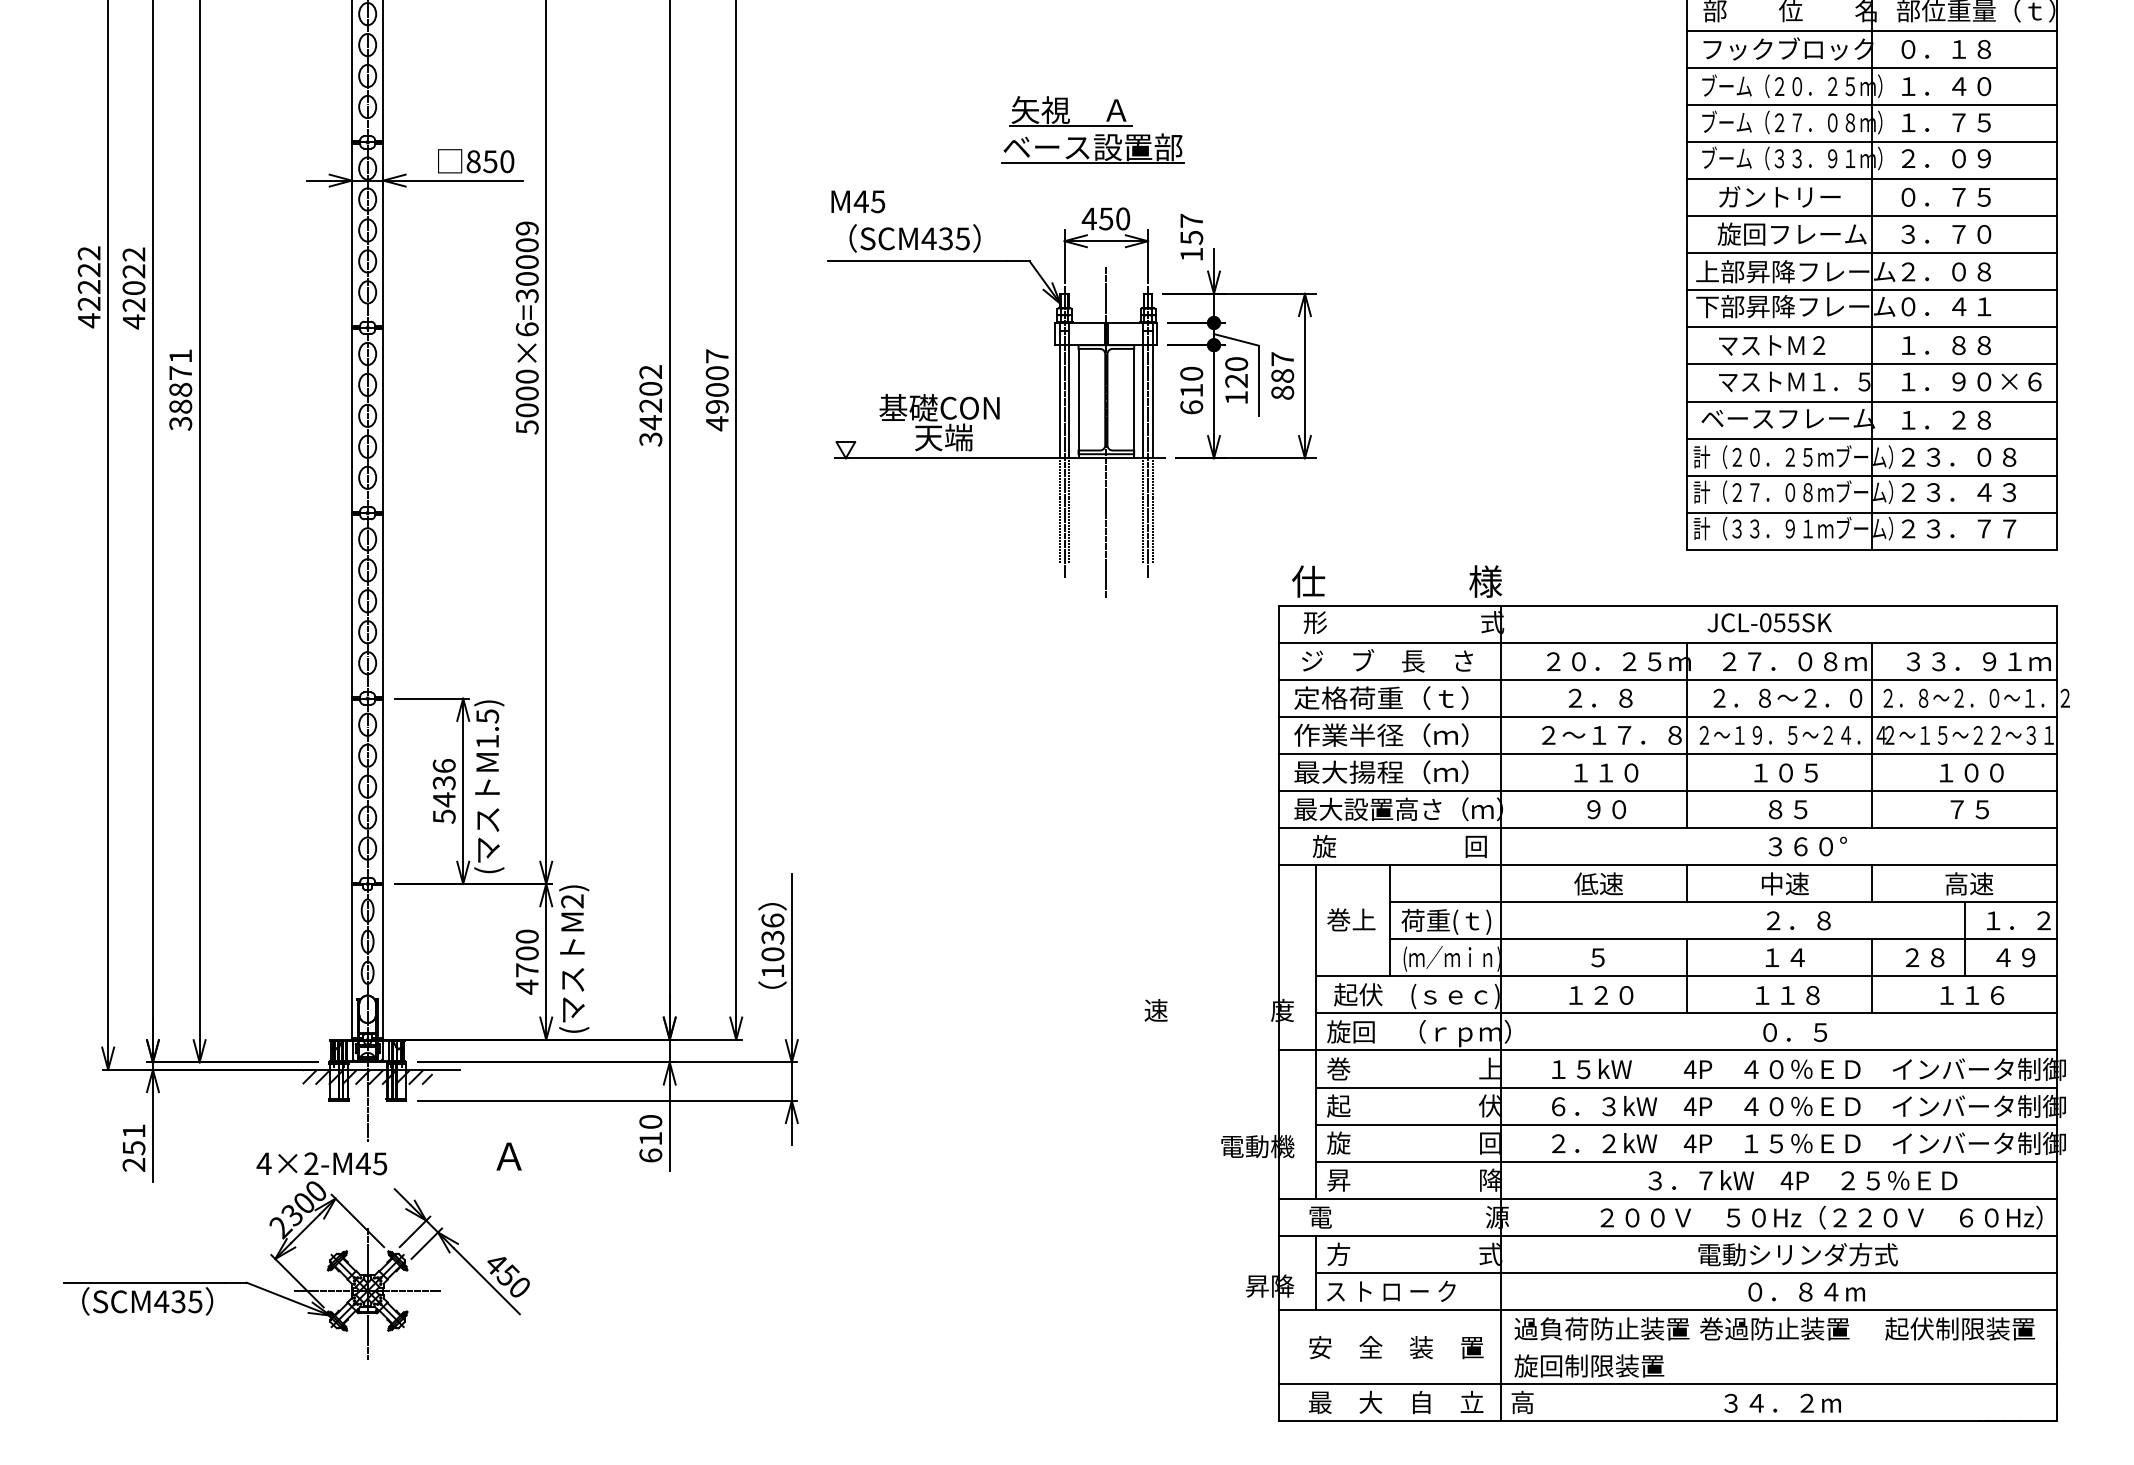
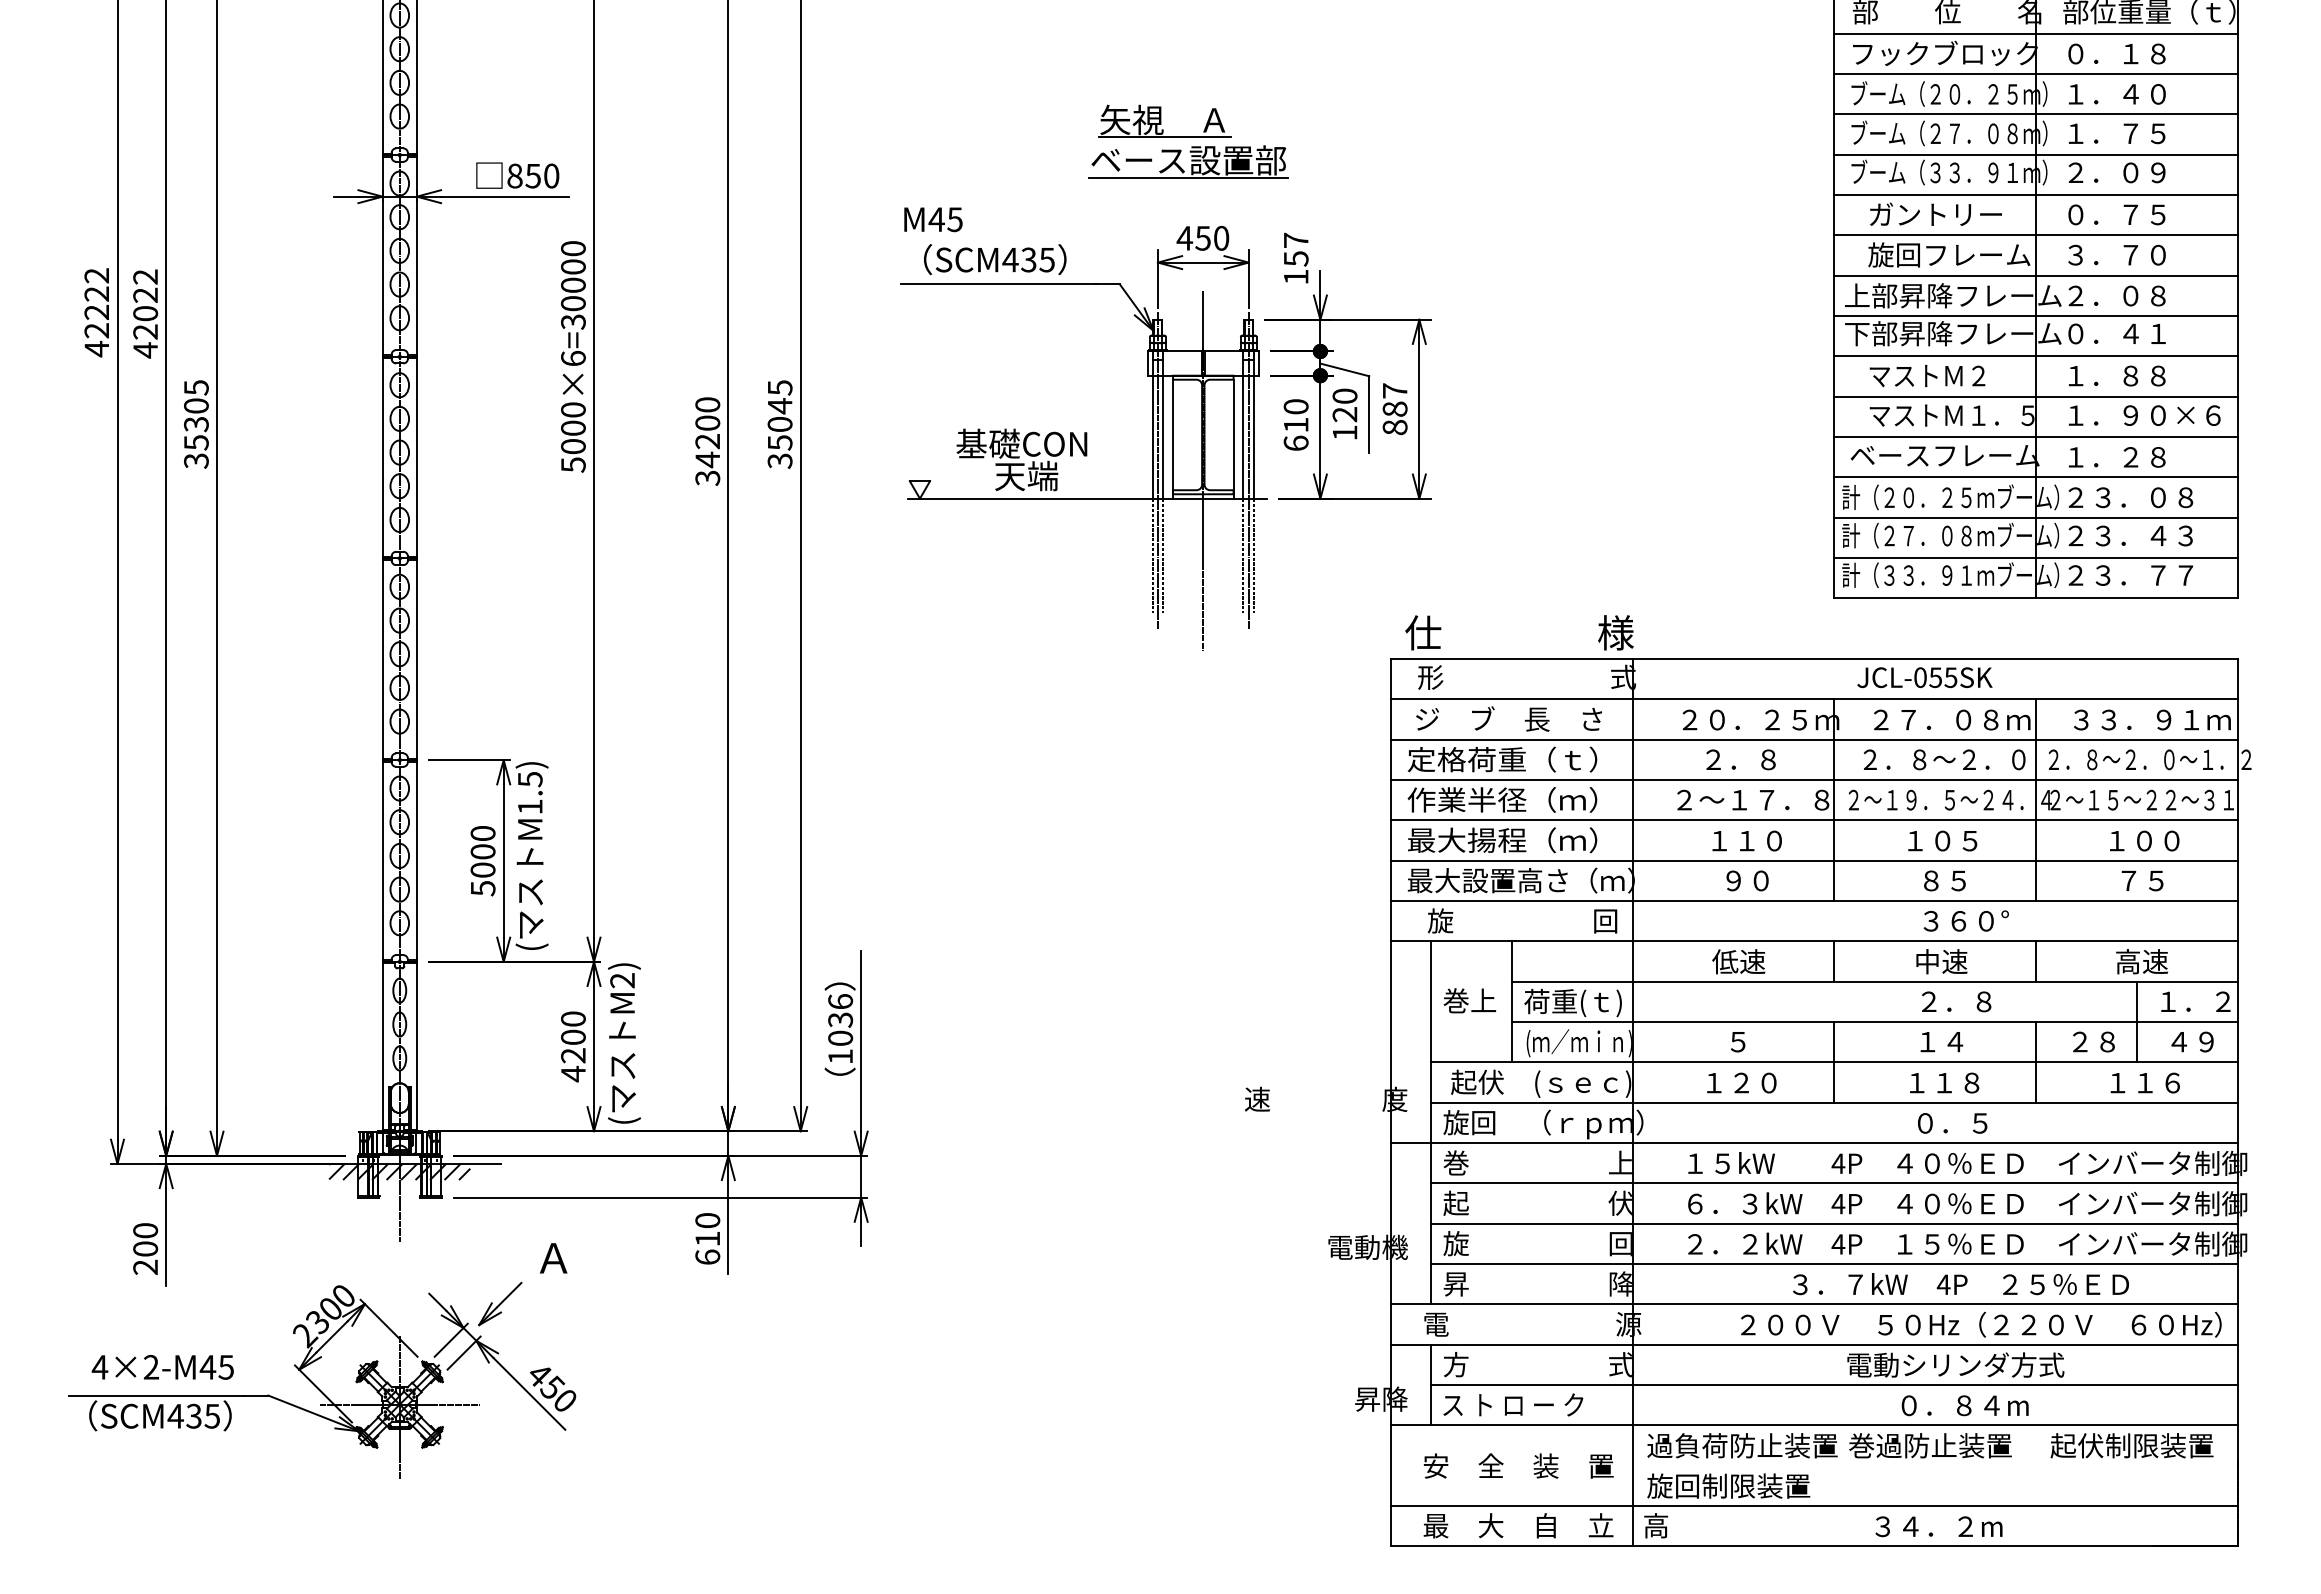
text: (527, 228) -> (573, 248), 5000×6=30009 -> 5000×6=30000
text: (650, 371) -> (707, 404), 34202 -> 34200
text: (180, 381) -> (196, 415), 38871 -> 35305
text: (716, 390) -> (779, 424), 49007 -> 35045
text: (443, 783) -> (482, 852), 5436 -> 5000
text: (526, 970) -> (572, 1055), 4700 -> 4200
text: (133, 1139) -> (145, 1239), 251 -> 200
text: (321, 1163) -> (162, 1367), moved
part: (459, 1198) -> (499, 1303), added

